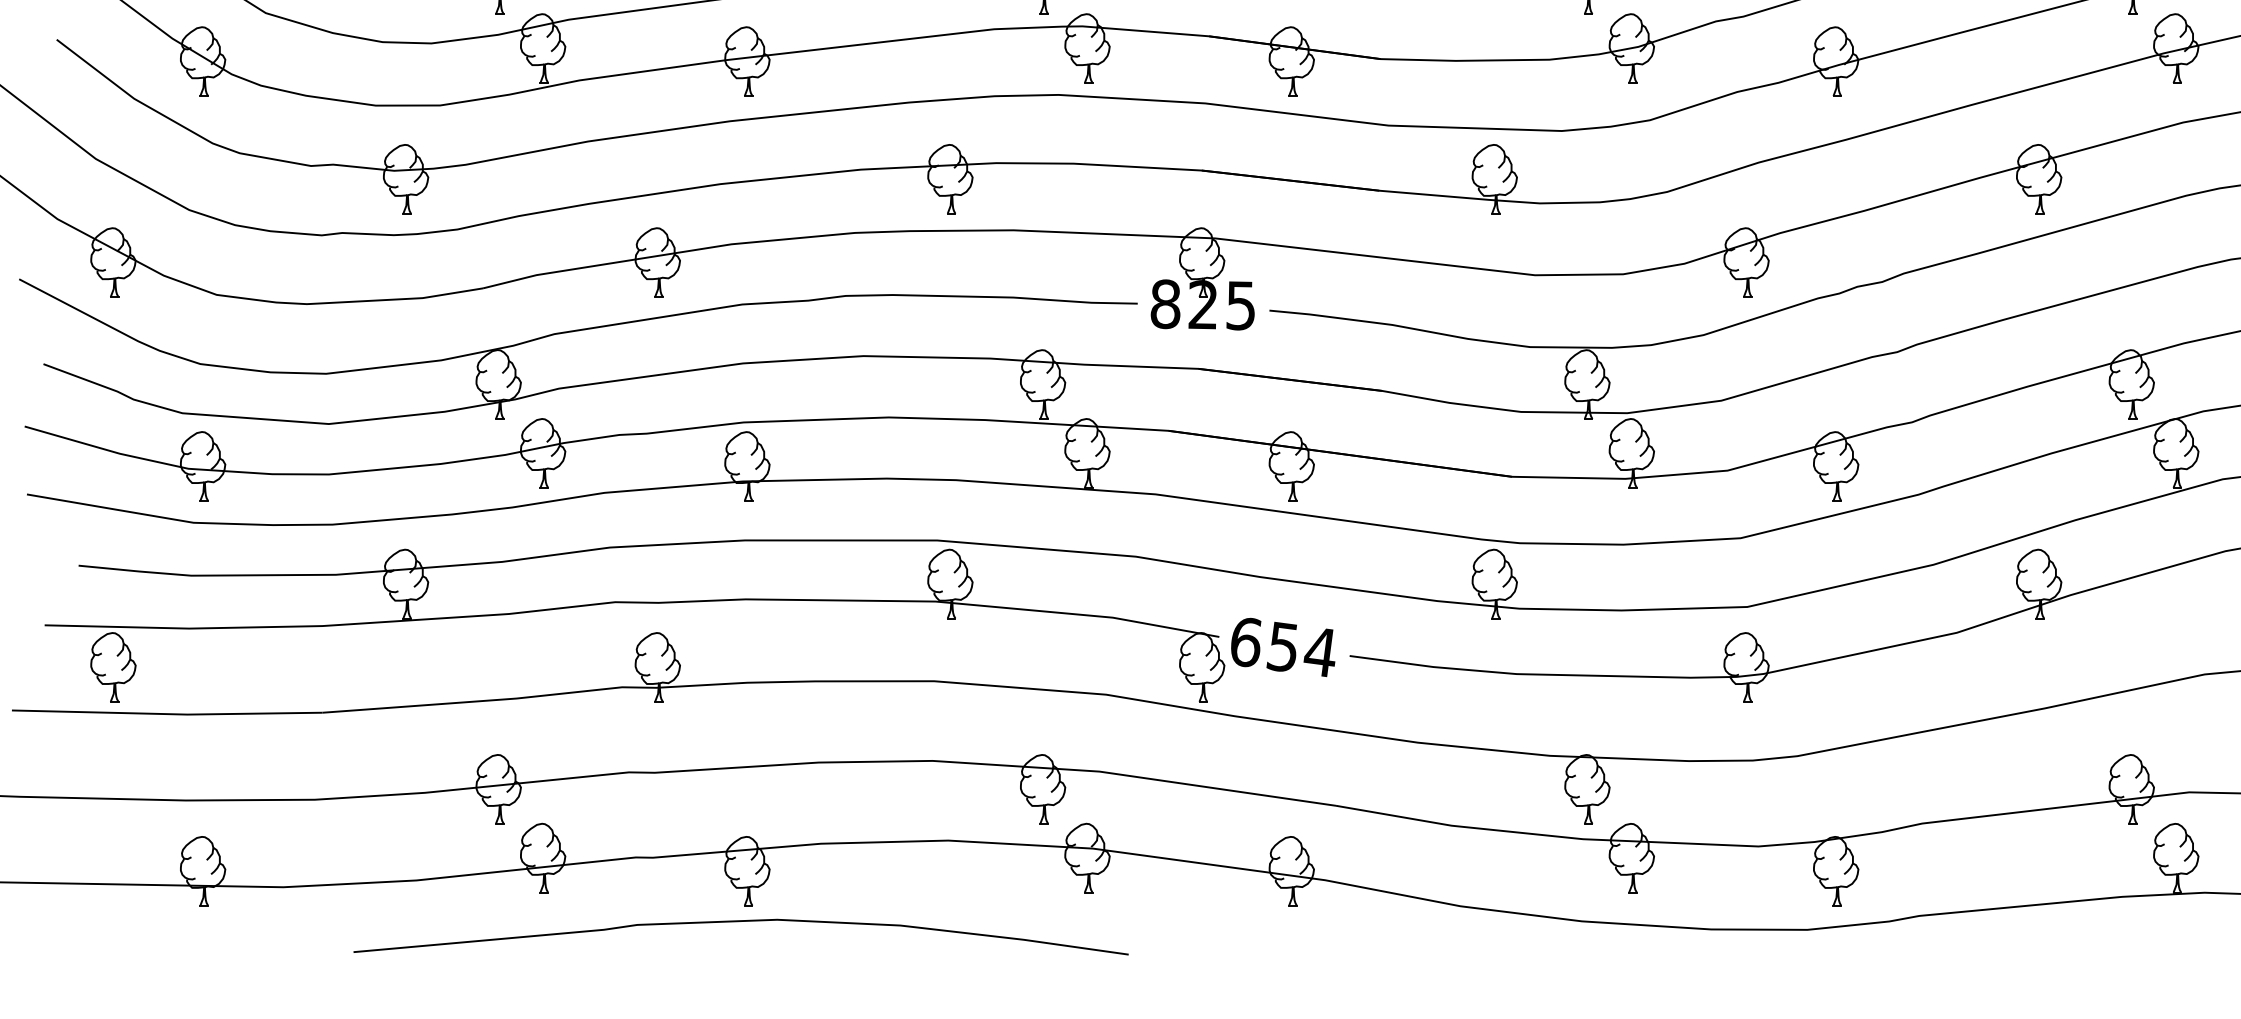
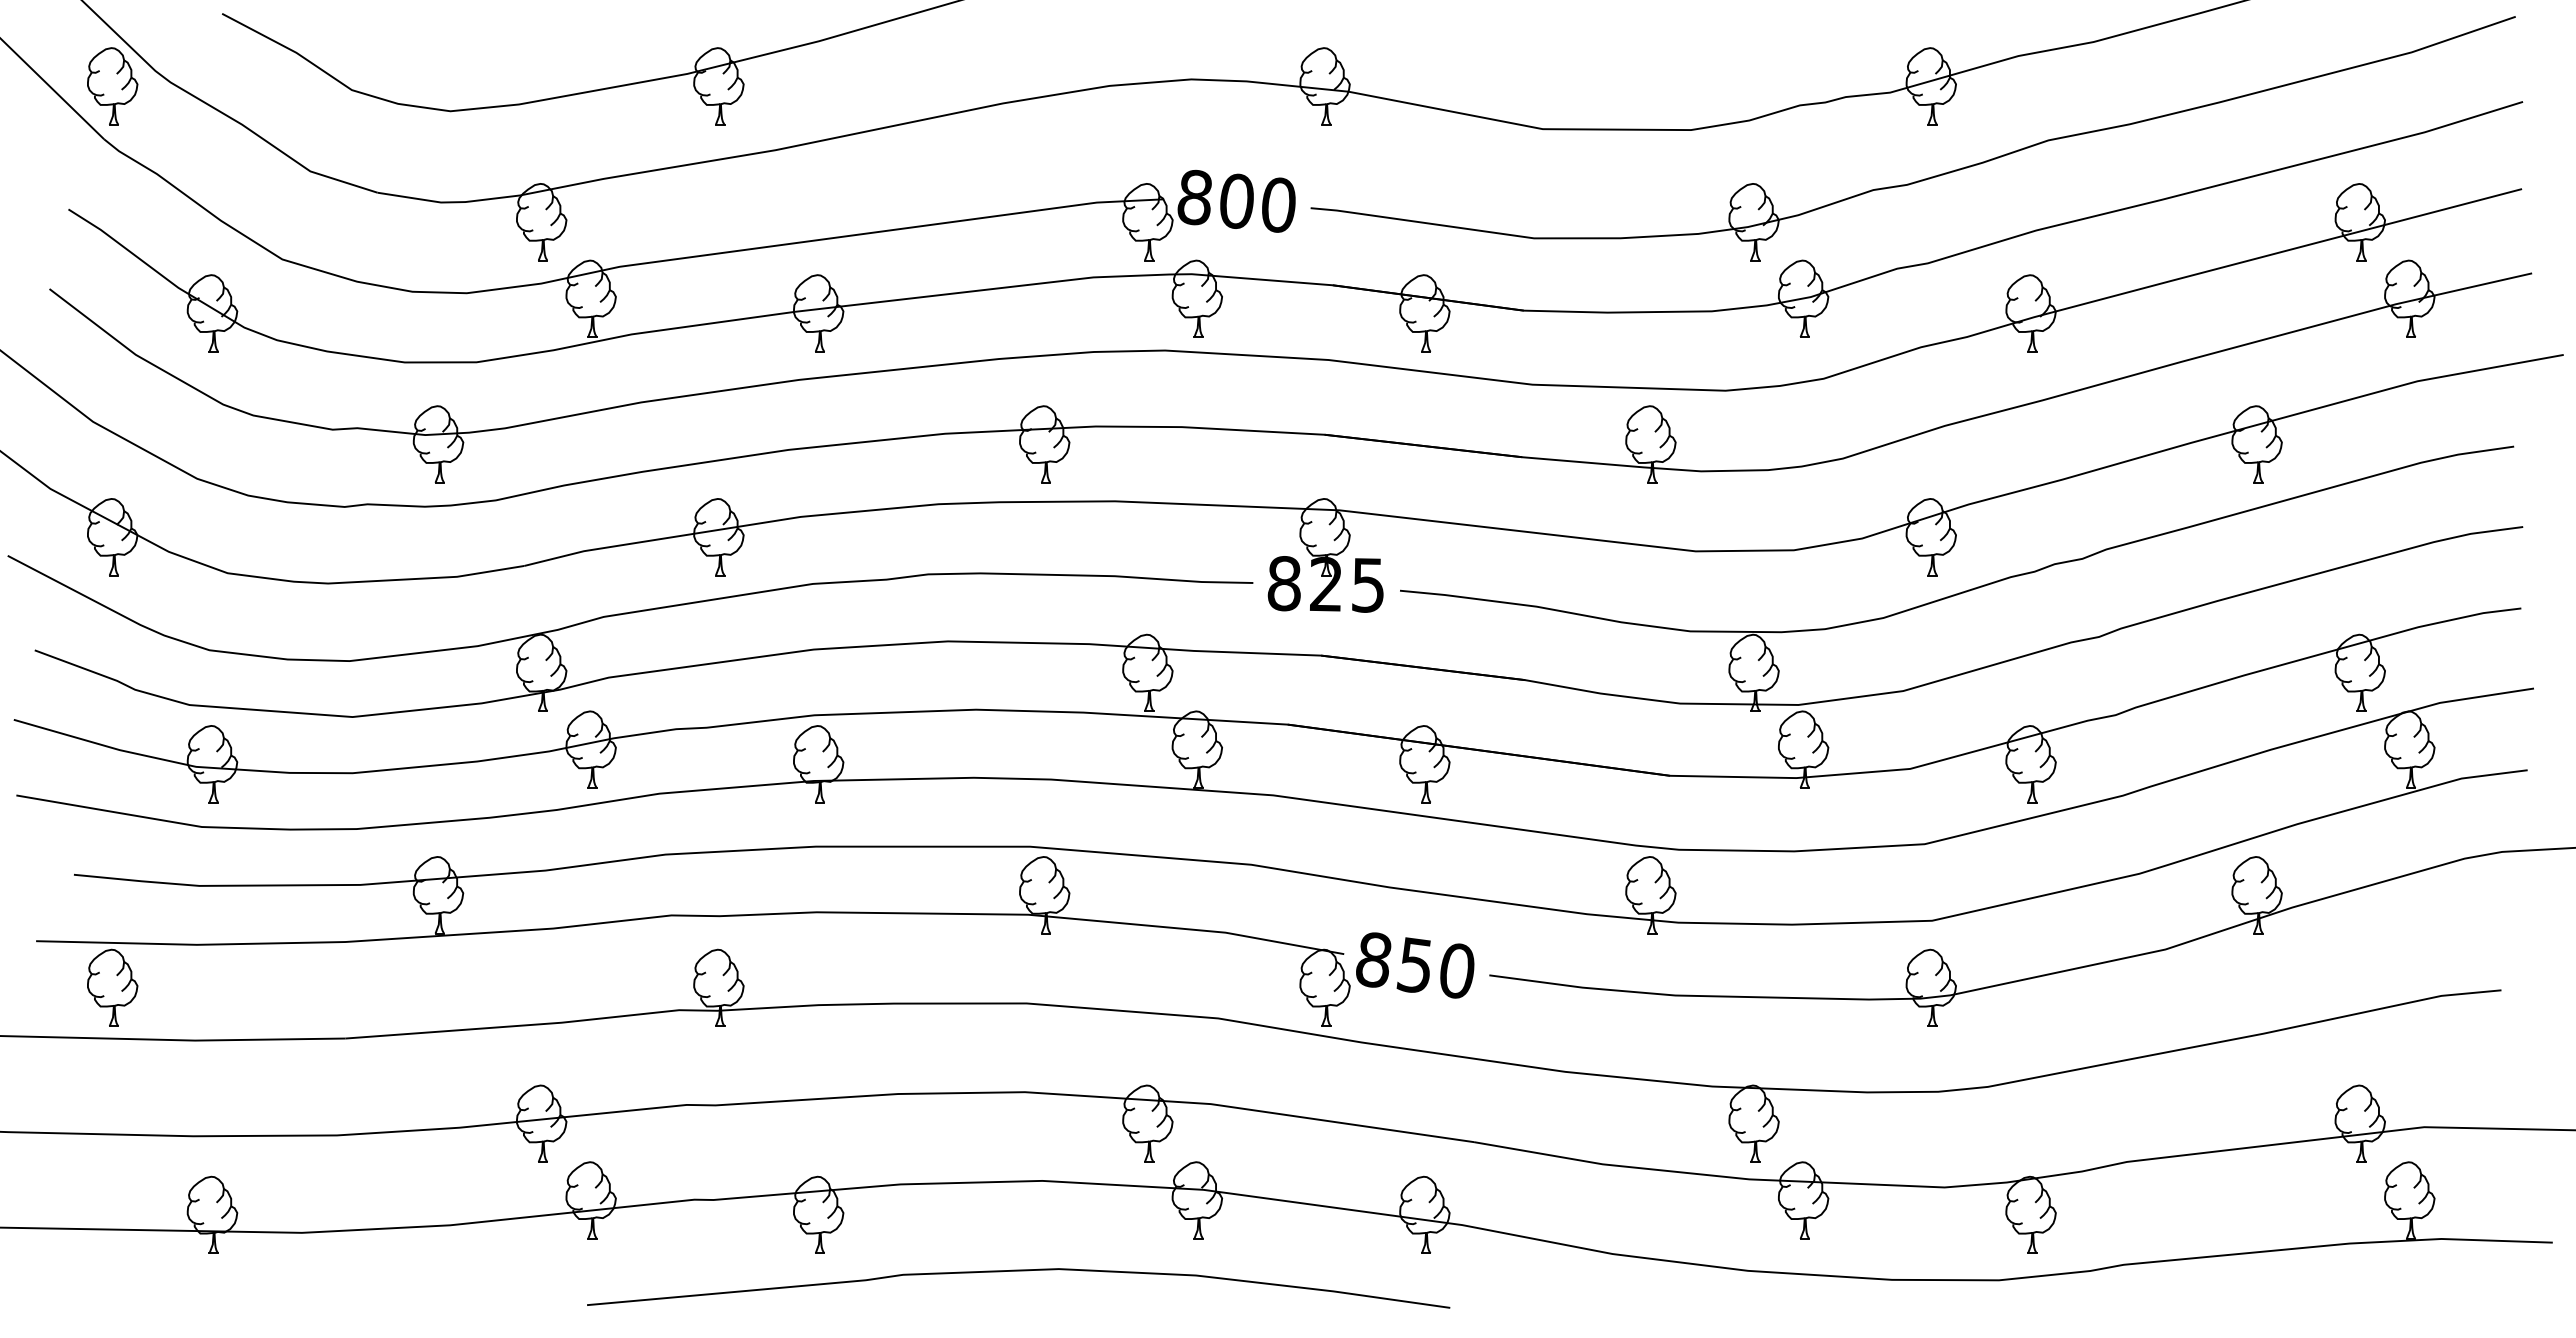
text: (1283, 647) -> (1415, 965), 654 -> 850
curve: (740, 921) -> (1018, 1271), moved

